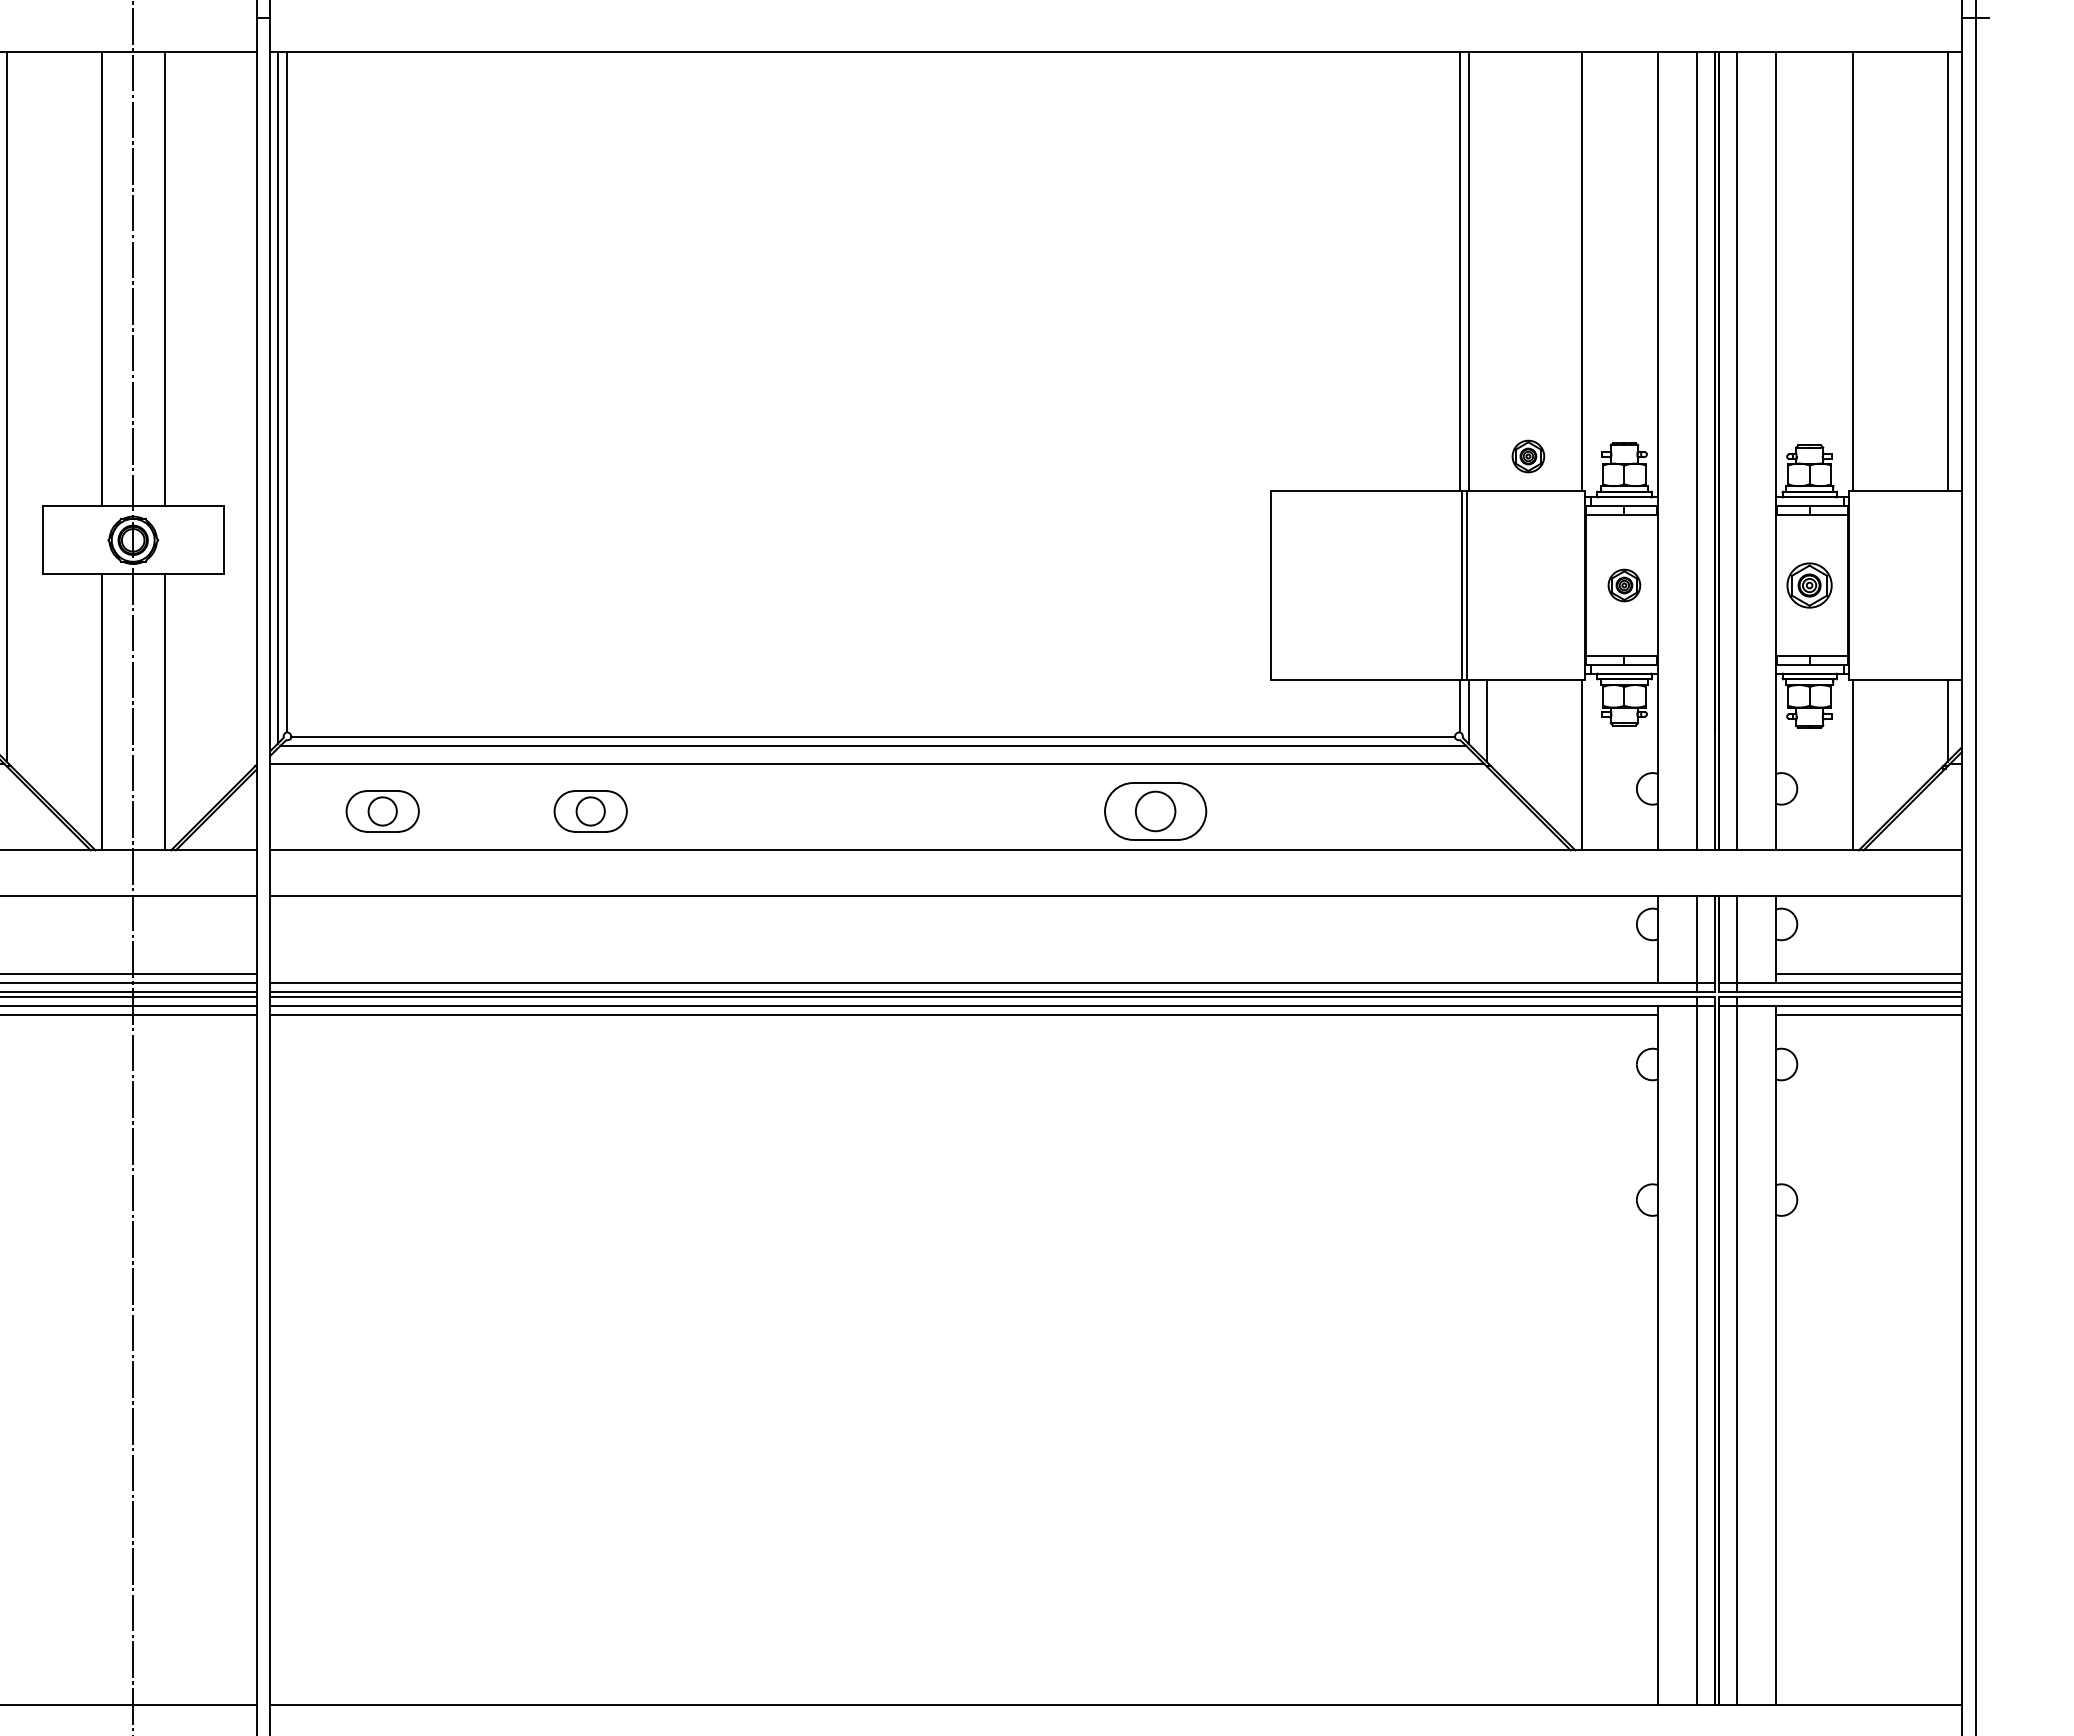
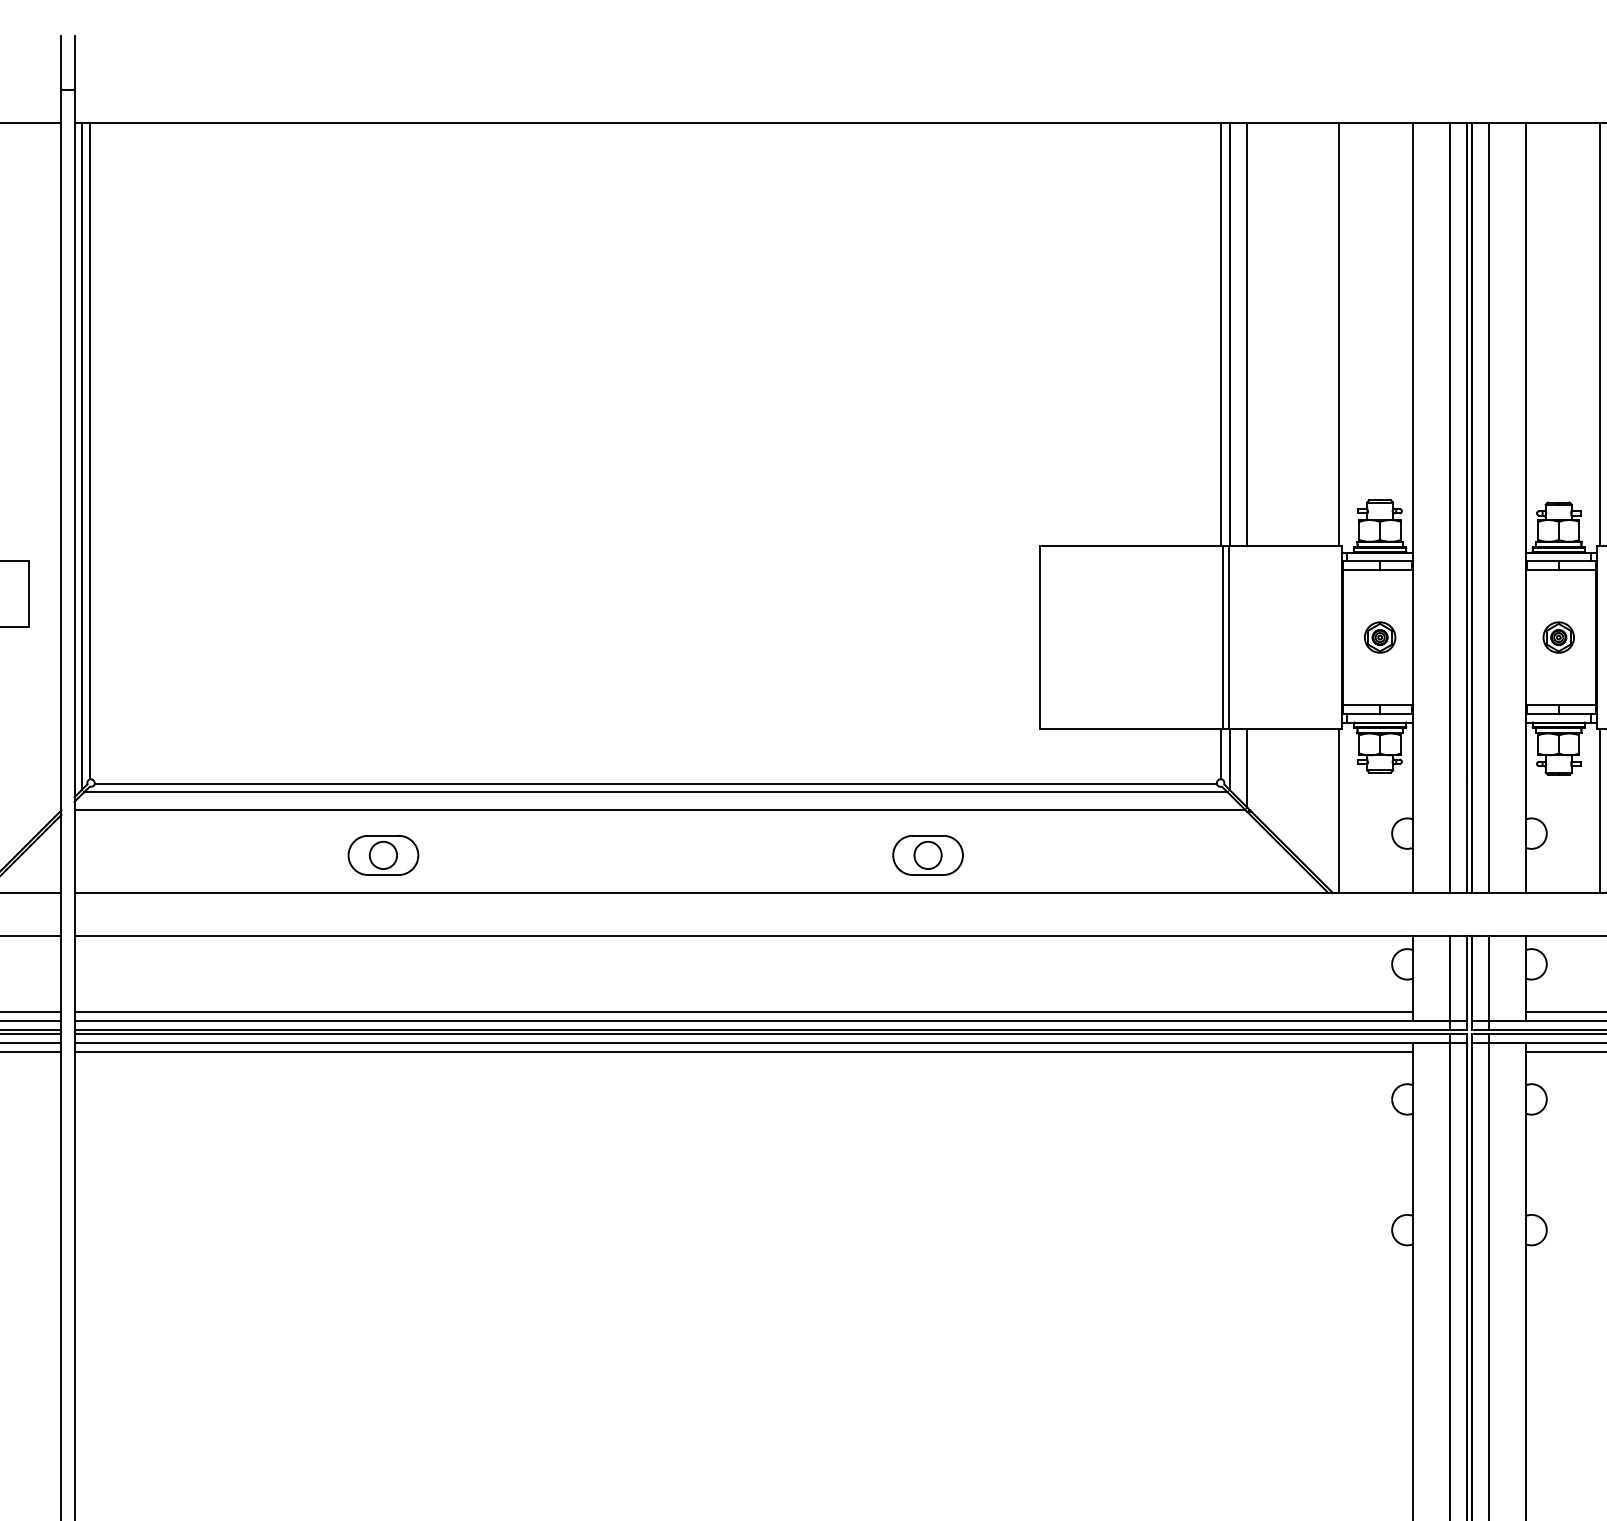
line: (1486, 270) -> (1247, 333), added
part: (1528, 456) -> (1287, 513), removed
part: (1809, 585) -> (1558, 637), size x0.71
part: (382, 811) -> (182, 855), removed
part: (1155, 811) -> (927, 855), size x0.71
line: (964, 974) -> (743, 1012), added

